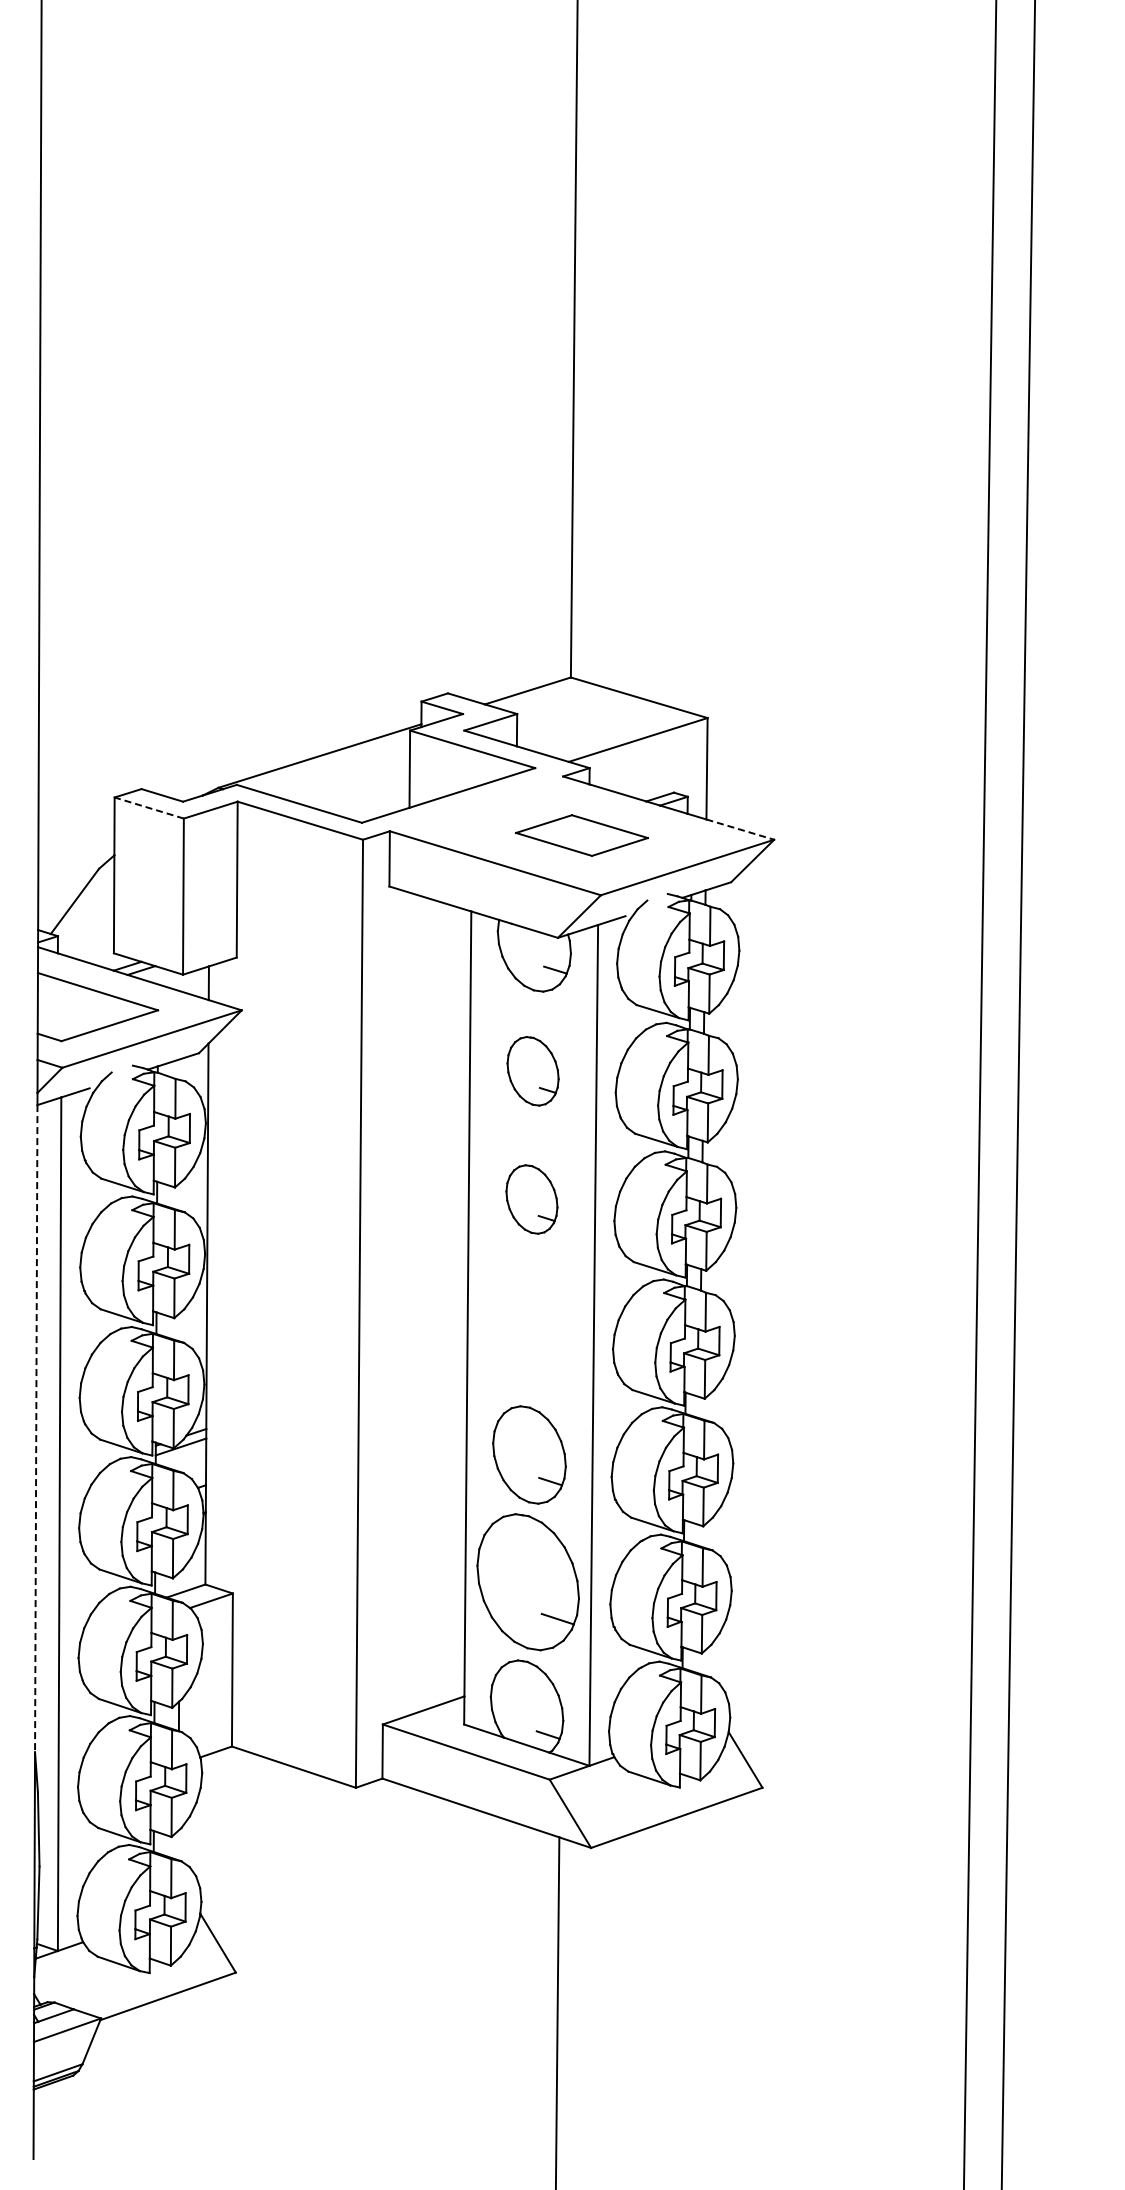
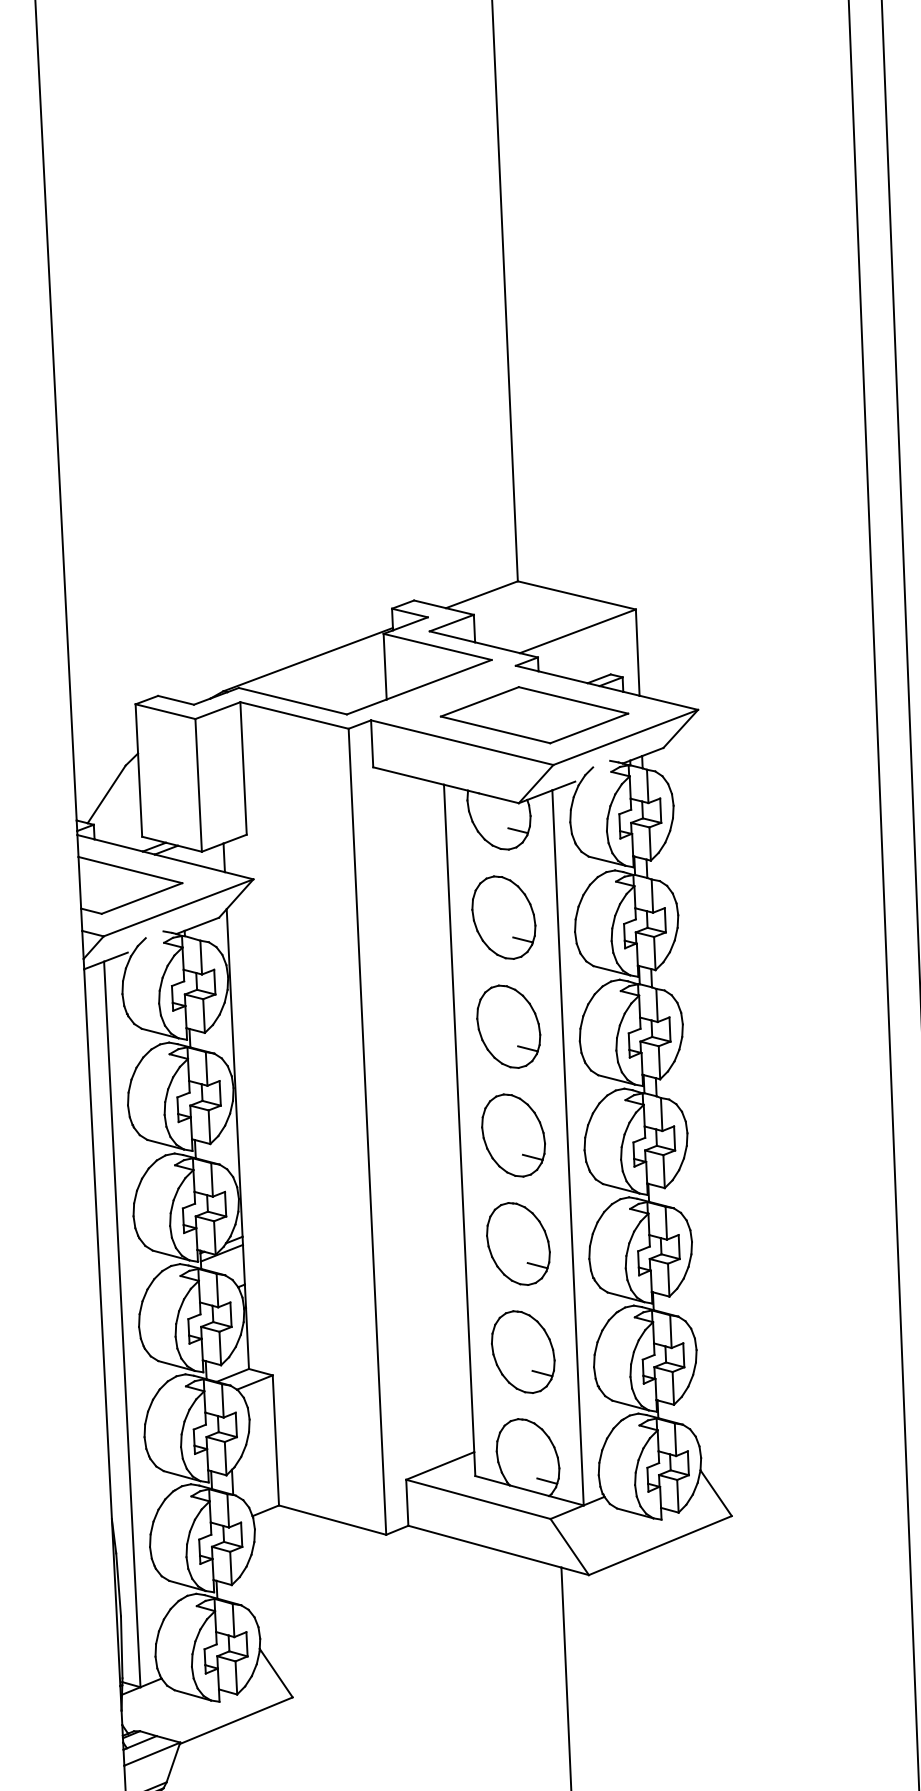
line: (148, 807) -> (164, 711), dashed -> solid
line: (740, 829) -> (668, 702), dashed -> solid
part: (581, 835) -> (534, 715), size x1.67
part: (532, 1071) -> (503, 917), size x1.43
part: (531, 1199) -> (508, 1026), size x1.43
part: (530, 1327) -> (513, 1135), added
line: (36, 1428) -> (98, 1244), dashed -> solid
part: (528, 1581) -> (523, 1351), size x0.71

